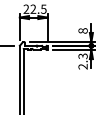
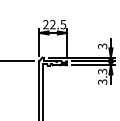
text: (82, 31) -> (102, 46), 8 -> 3
text: (82, 66) -> (102, 81), 2.3 -> 3.3

